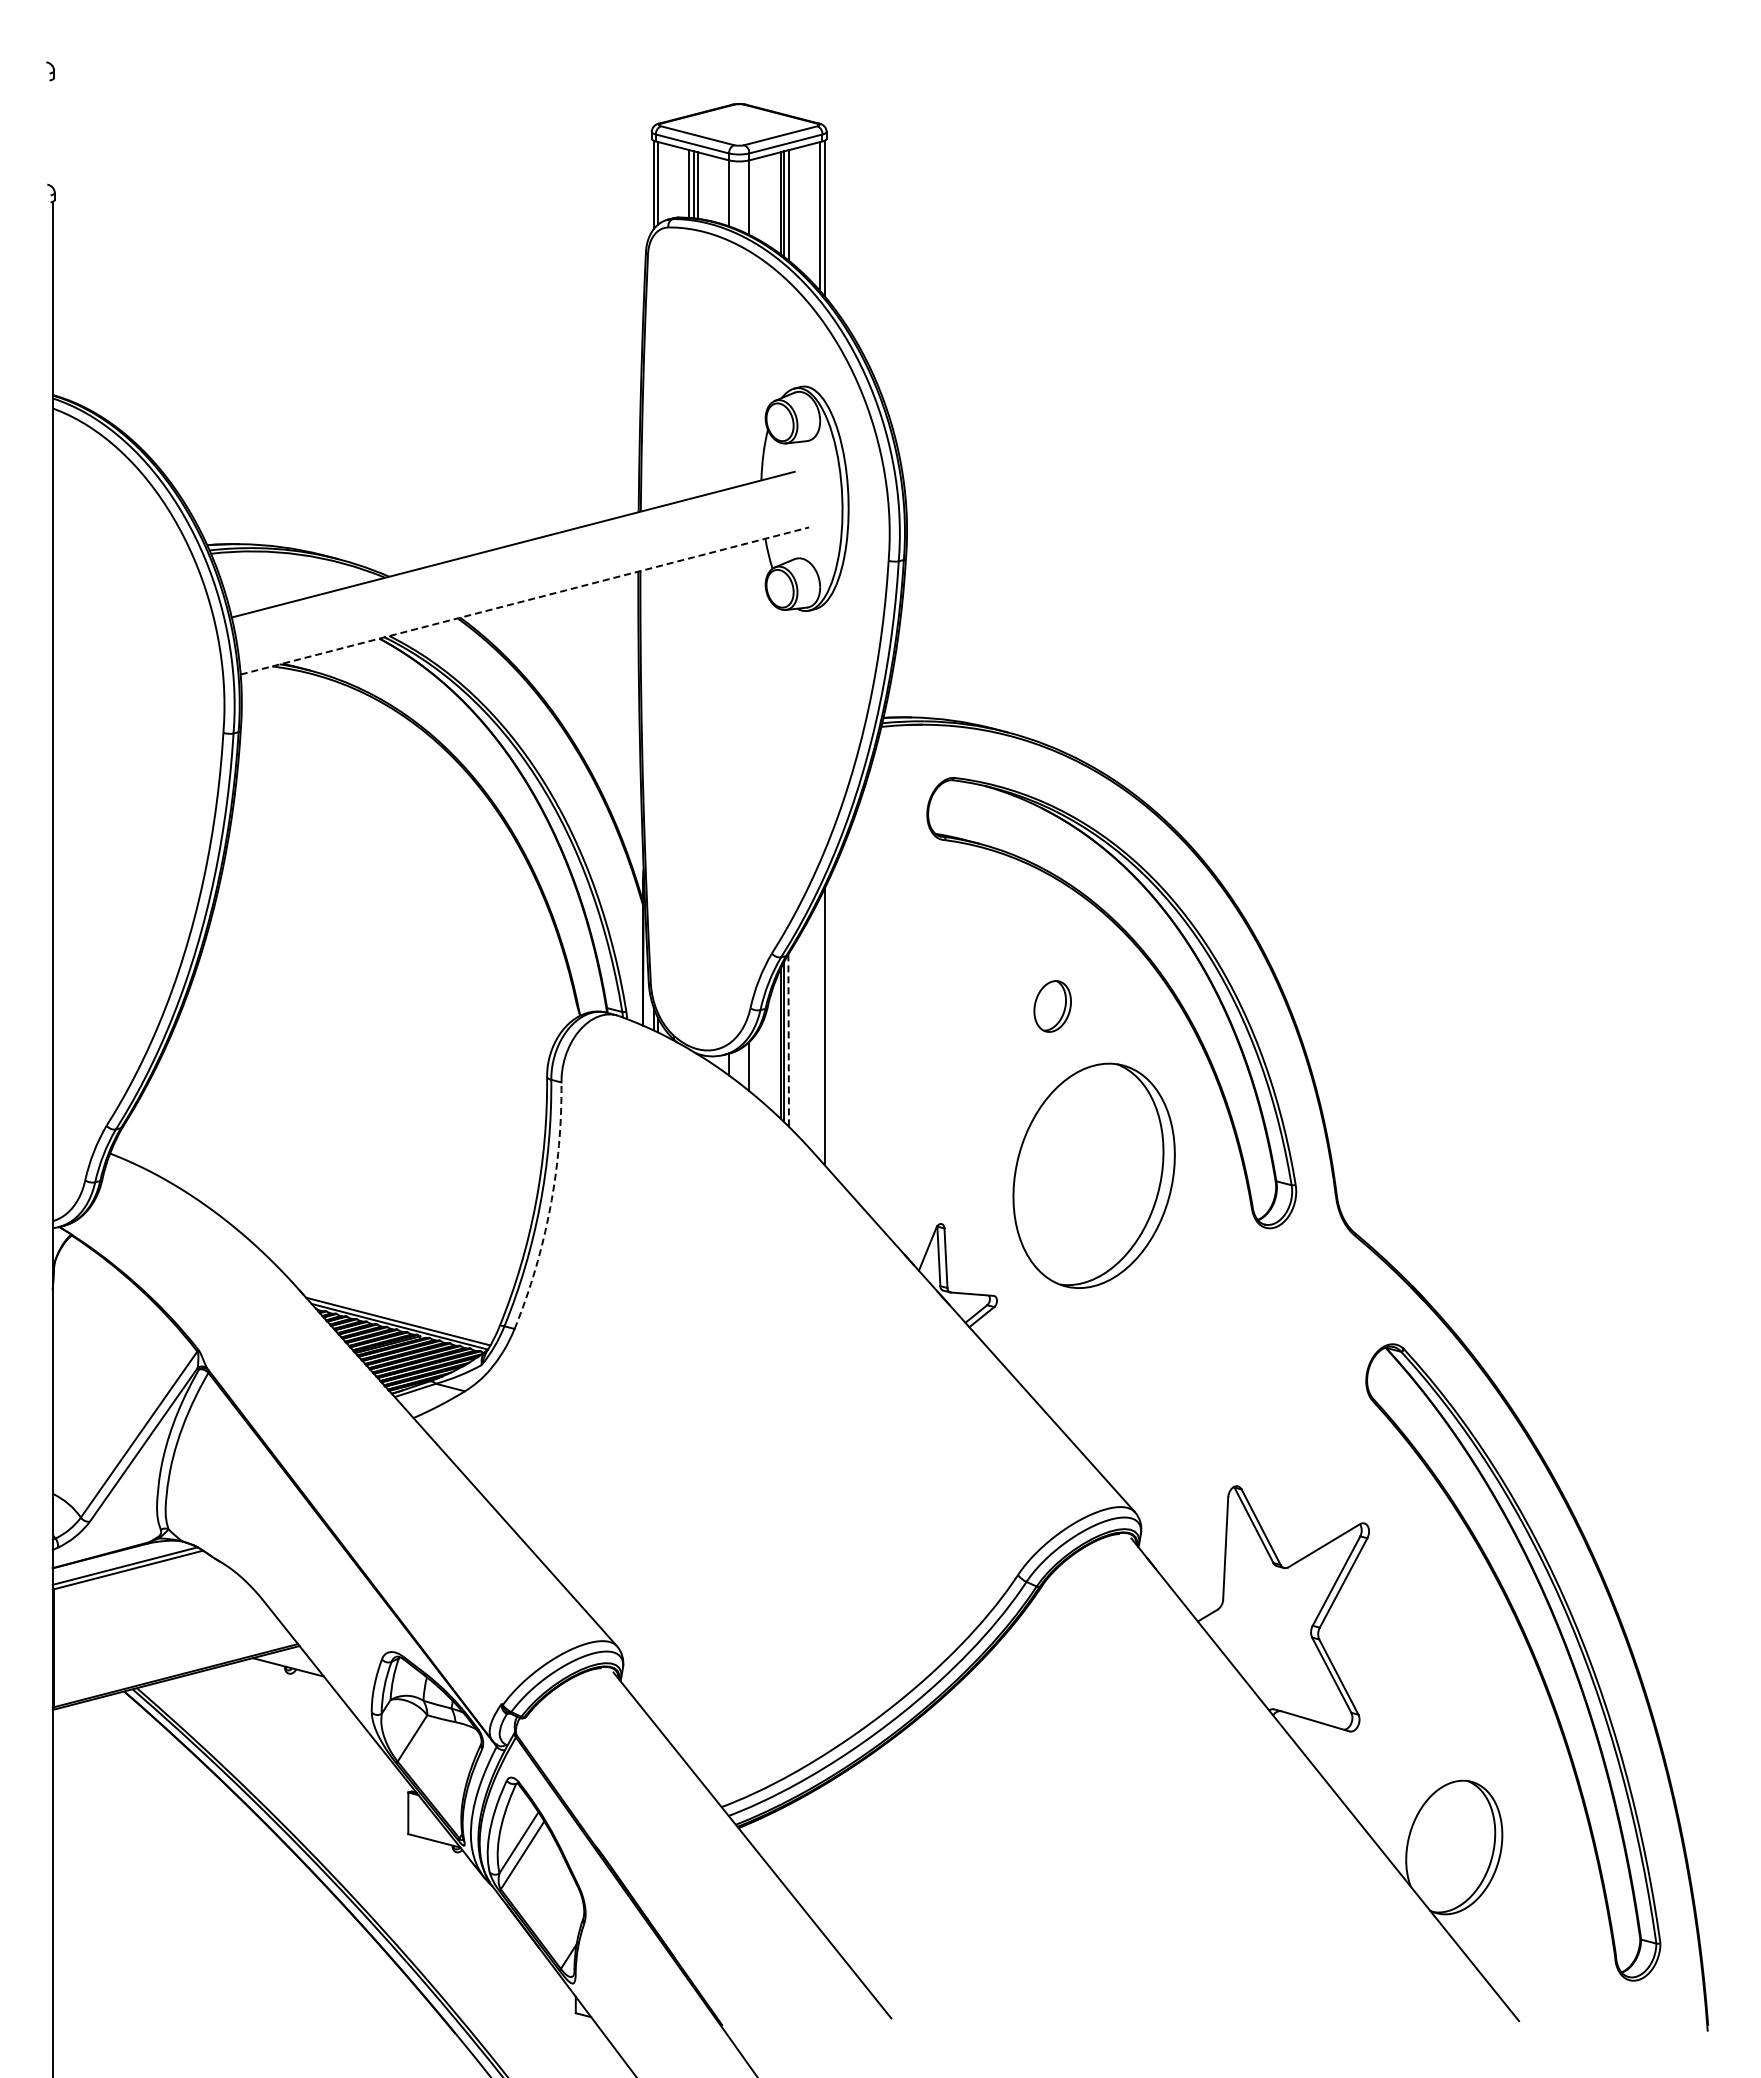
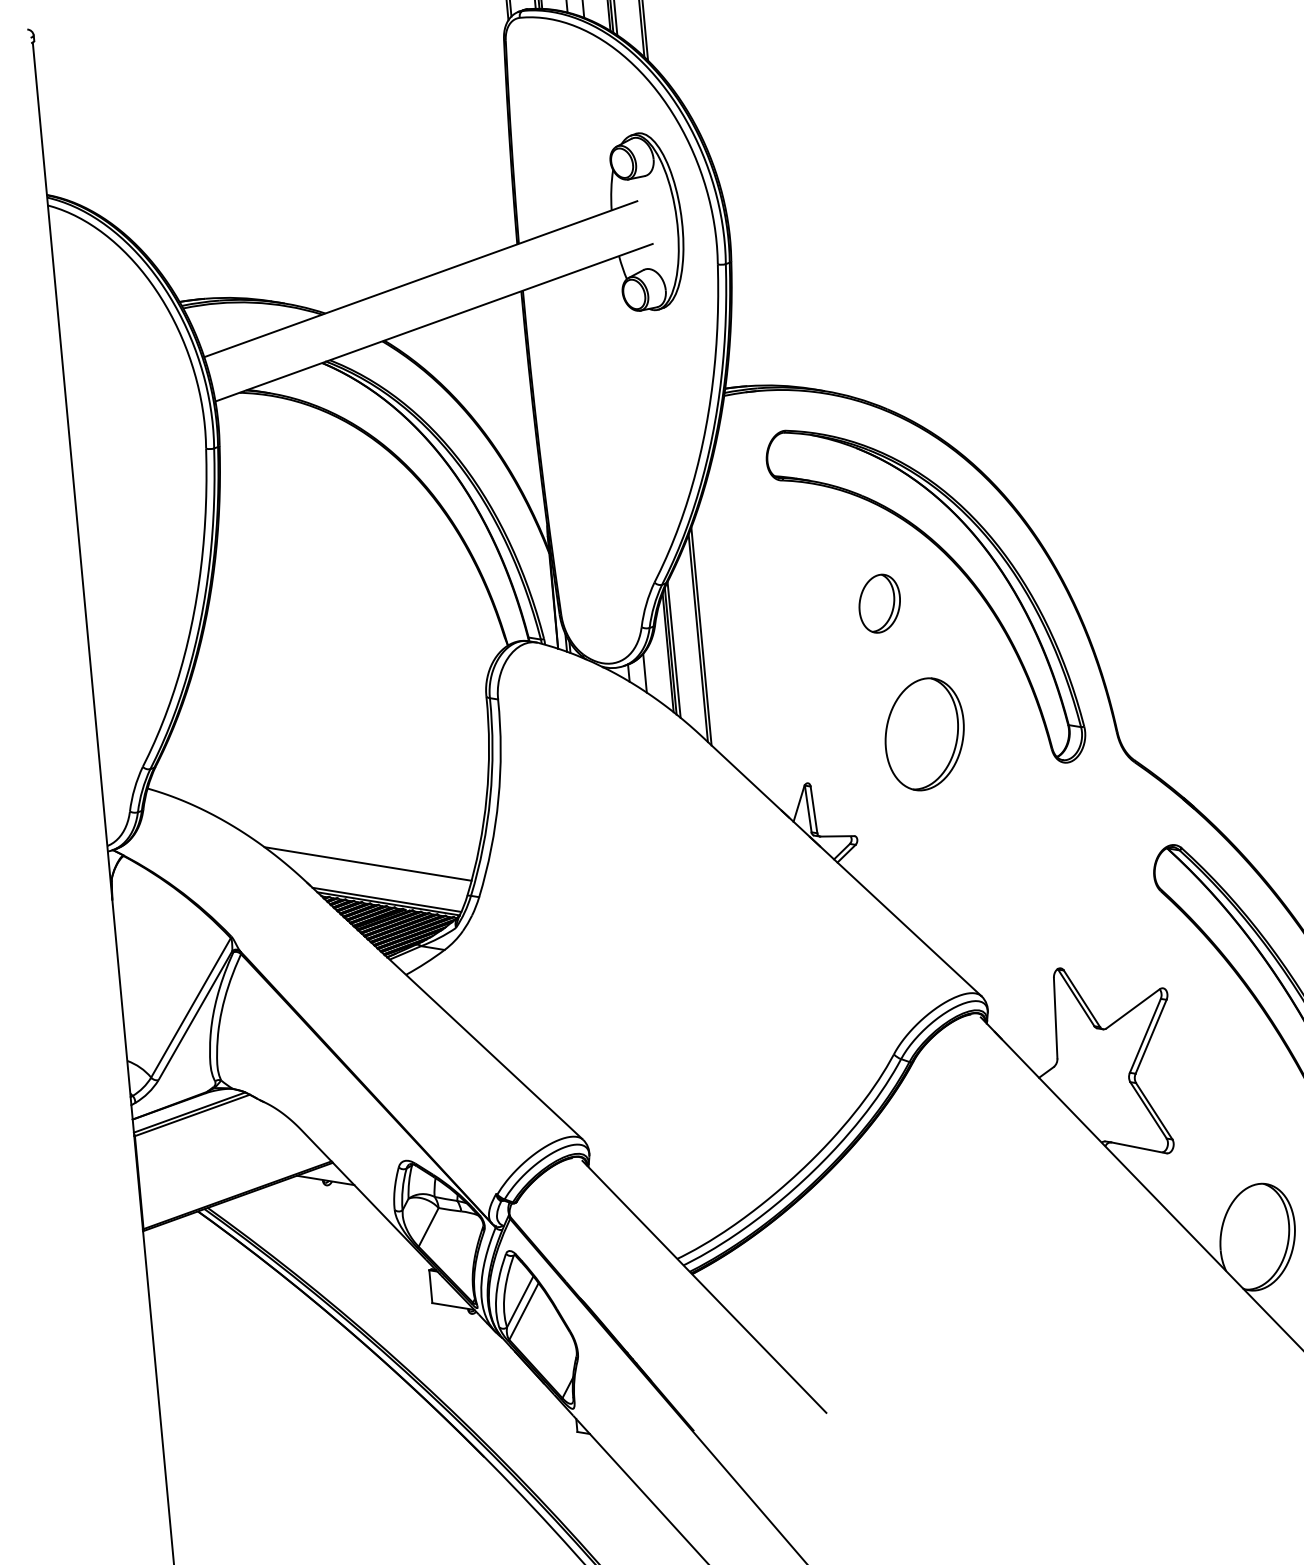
line: (524, 600) -> (433, 322), dashed -> solid
part: (1052, 1006) -> (879, 603), size x1.43
line: (820, 1028) -> (698, 638), added
line: (788, 1041) -> (674, 650), dashed -> solid
part: (1093, 1176) -> (924, 734), size x0.62
arc: (550, 1208) -> (498, 799), dashed -> solid
line: (378, 1274) -> (367, 864), added

